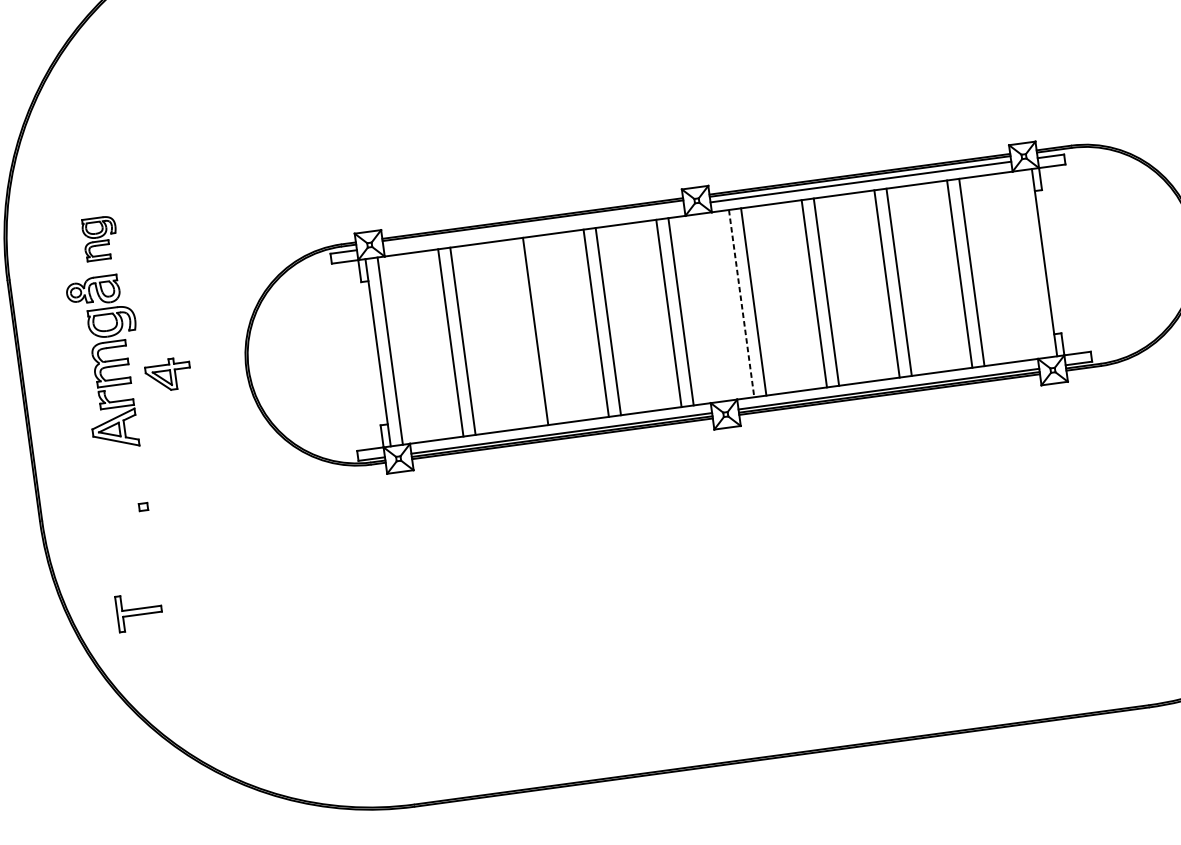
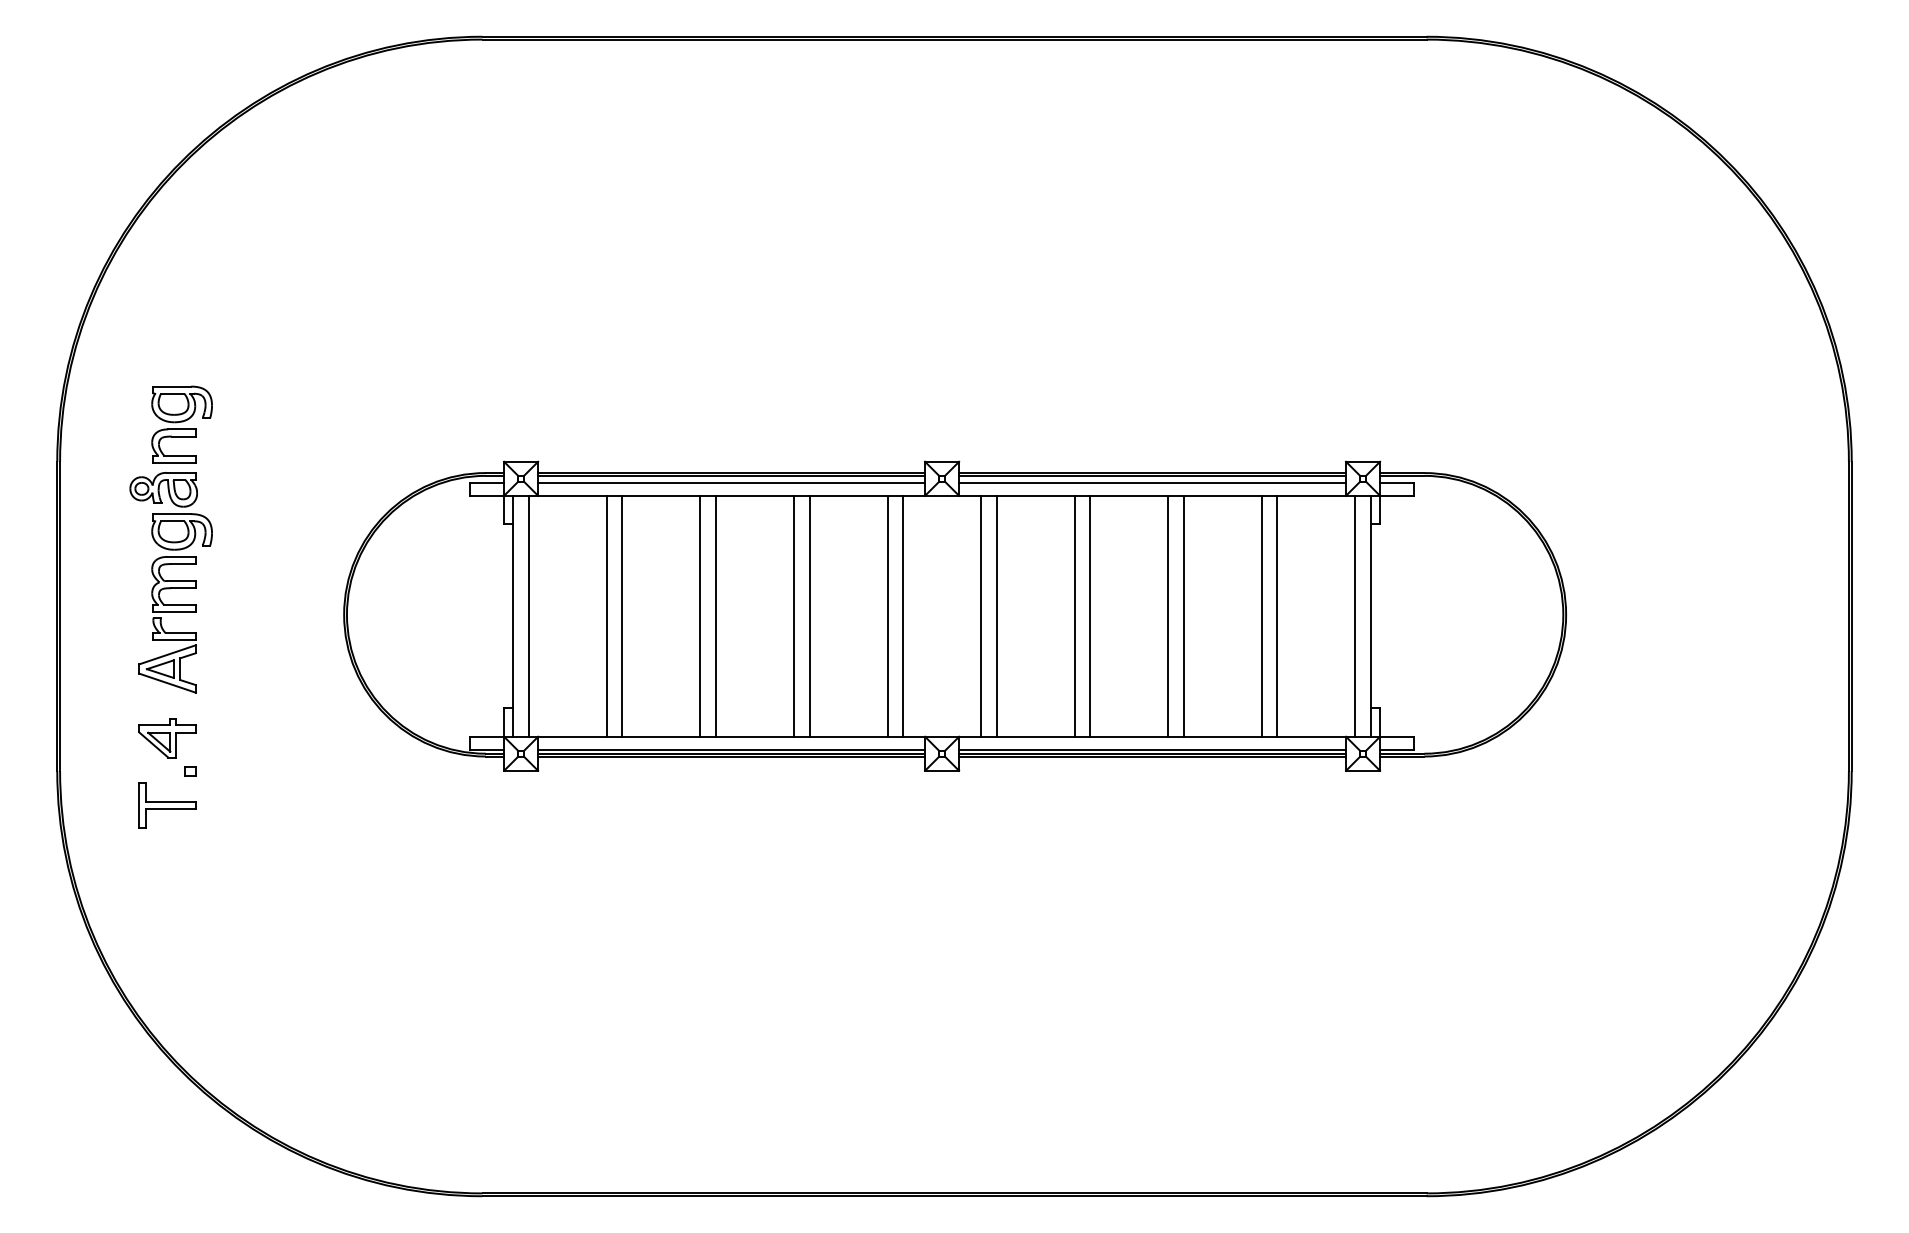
line: (533, 226) -> (731, 483), added
part: (100, 238) -> (181, 424), size x1.43
line: (1032, 263) -> (1355, 615), added
line: (741, 303) -> (981, 616), dashed -> solid
line: (523, 332) -> (700, 615), added
part: (168, 374) -> (167, 738), moved
part: (139, 611) -> (167, 805), moved

